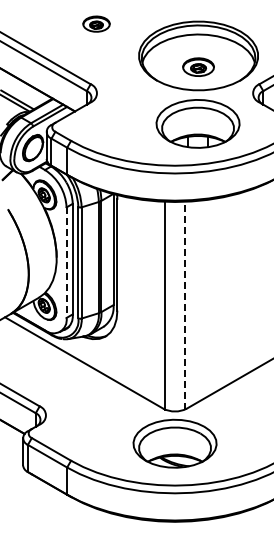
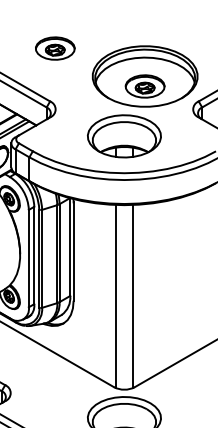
part: (96, 23) -> (55, 47), size x1.67
part: (198, 66) -> (145, 85), size x1.43
part: (197, 123) -> (123, 136), moved
line: (66, 263) -> (28, 259), dashed -> solid
line: (184, 305) -> (132, 296), dashed -> solid

